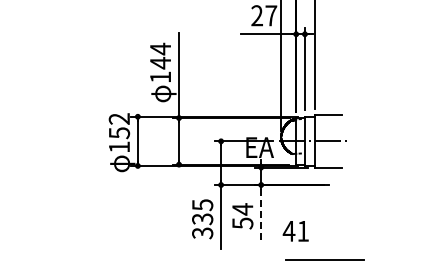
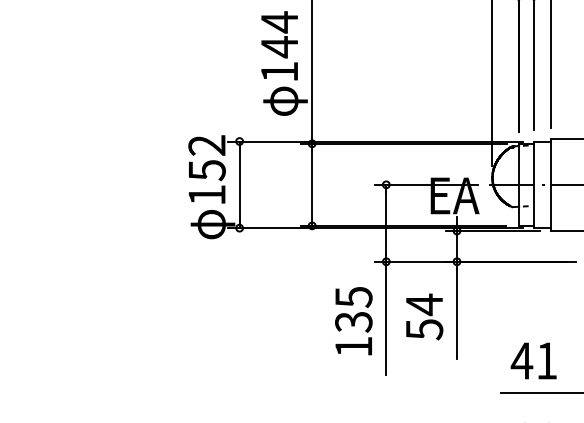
line: (261, 214) -> (457, 313), dashed -> solid
text: (295, 231) -> (533, 361), moved
text: (202, 233) -> (353, 347), 335 -> 135

